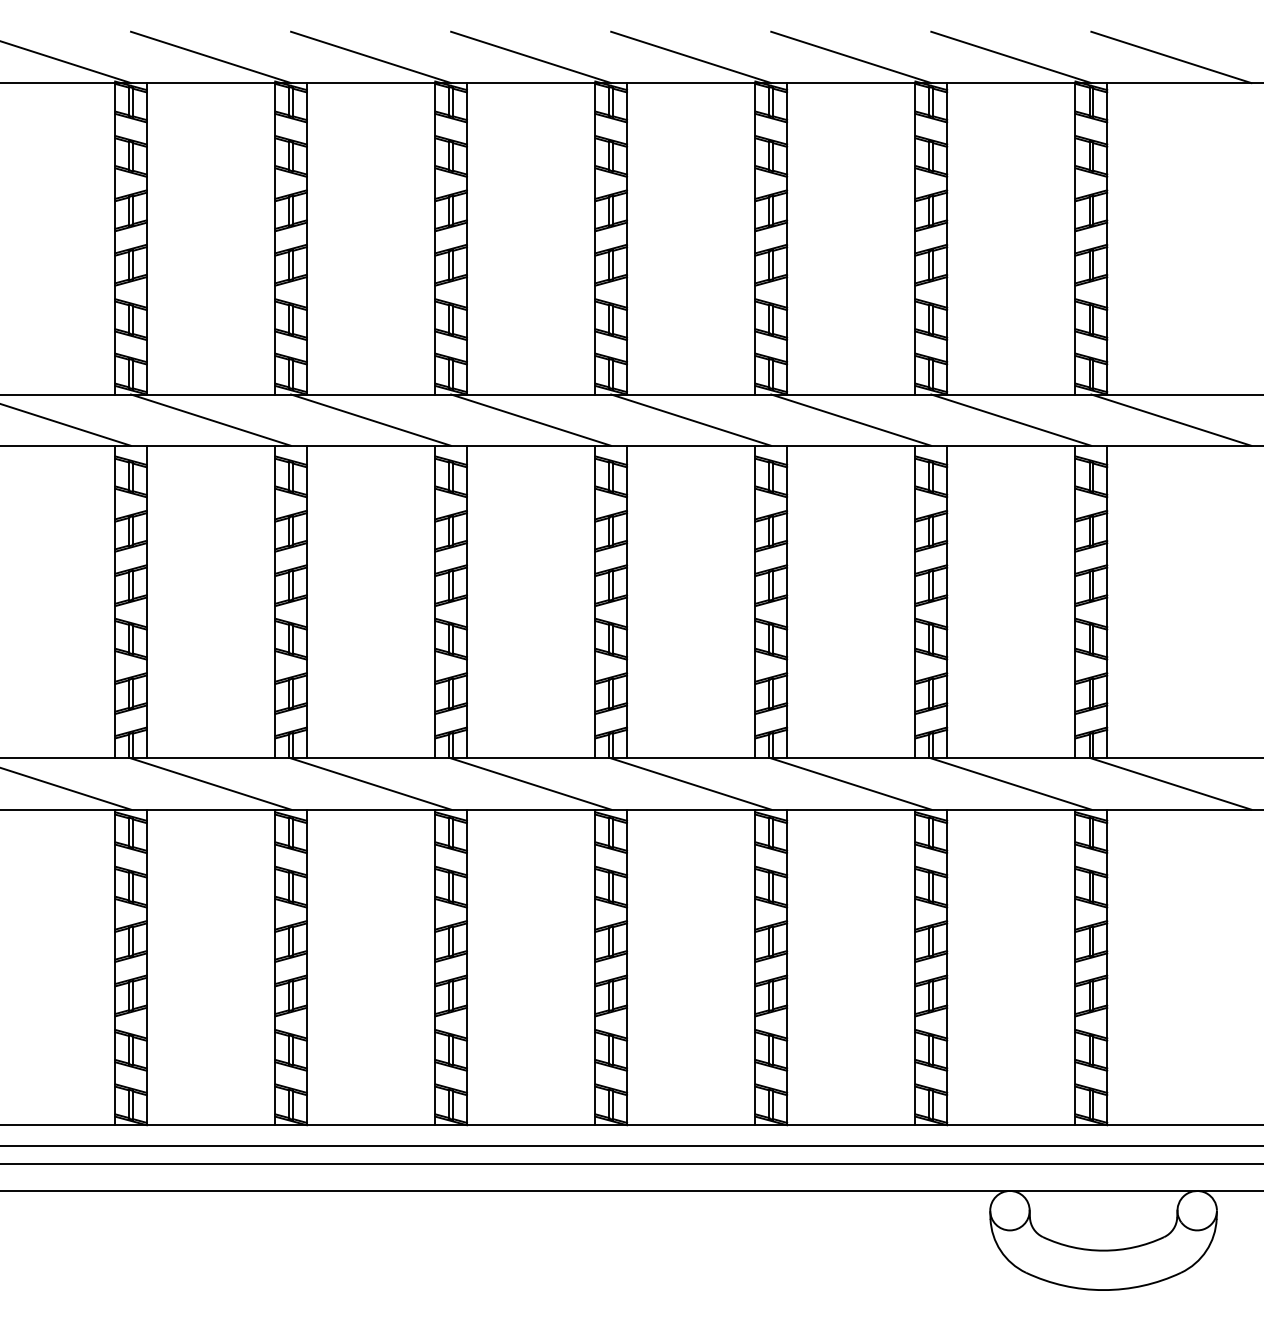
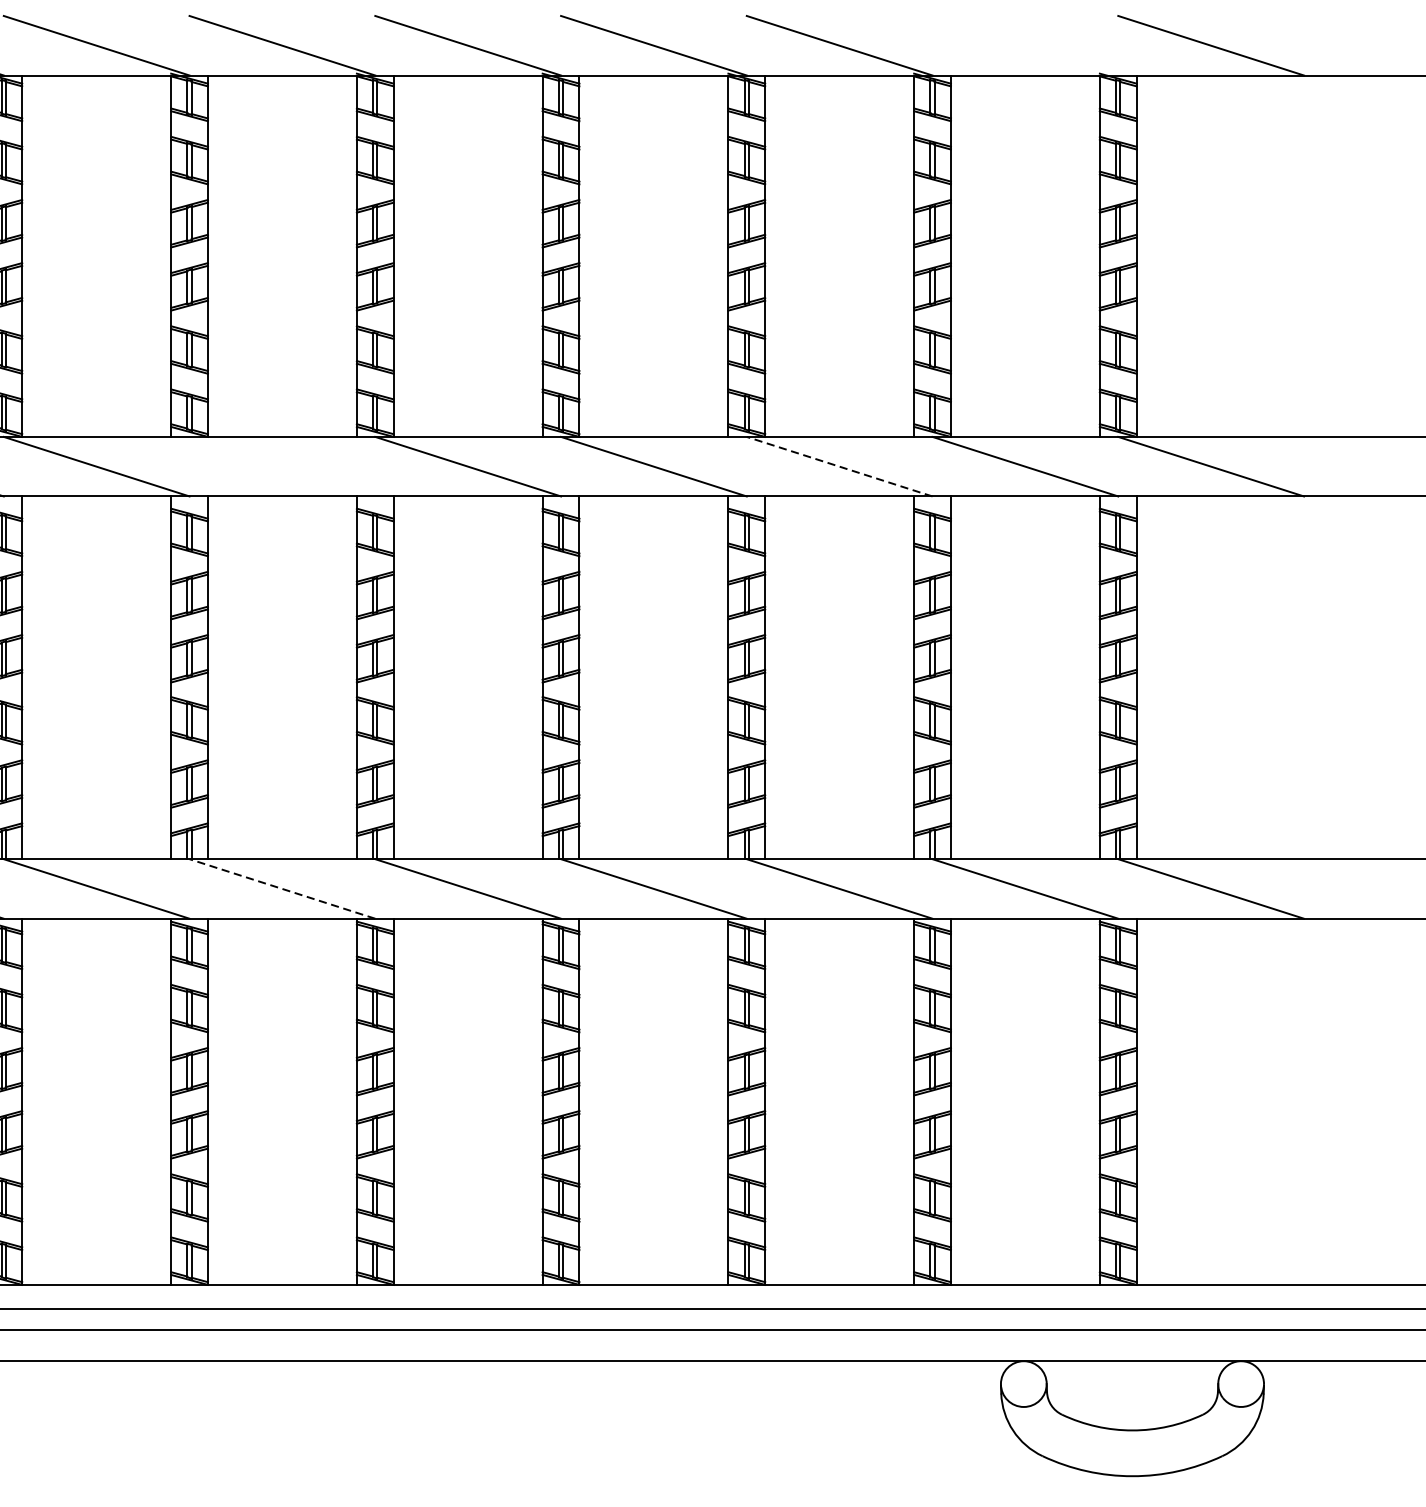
line: (1011, 57) -> (1025, 45), removed
line: (371, 419) -> (282, 465), removed
line: (850, 420) -> (838, 467), solid -> dashed
line: (370, 783) -> (281, 888), solid -> dashed

